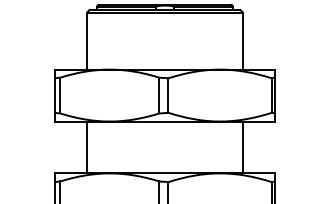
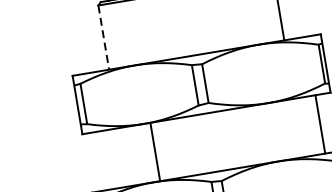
line: (87, 41) -> (104, 38), solid -> dashed
line: (87, 147) -> (155, 152), moved
line: (242, 147) -> (319, 124), moved

